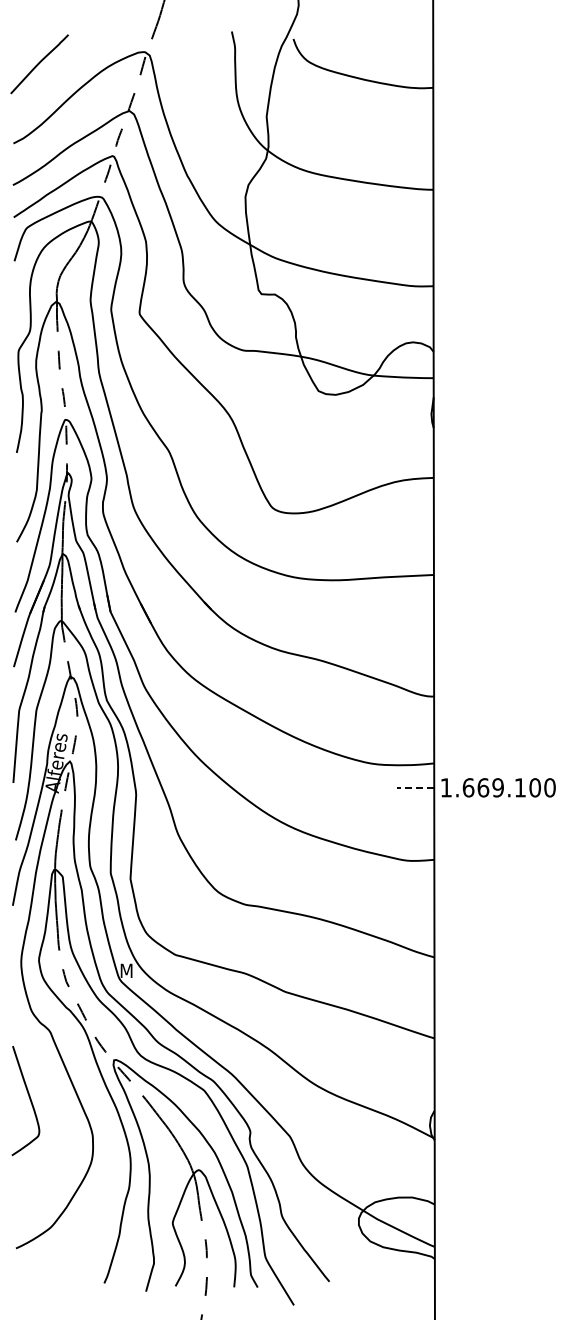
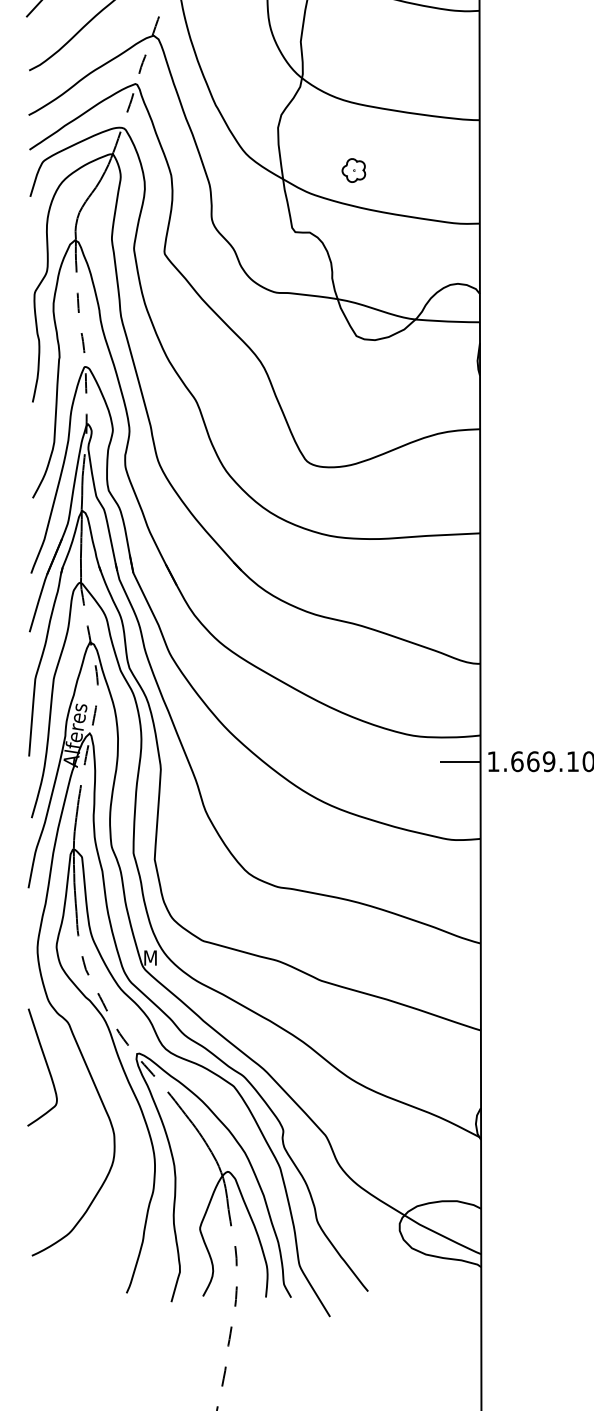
part: (315, 236) -> (353, 170), added
line: (415, 787) -> (460, 761), dashed -> solid
curve: (29, 1099) -> (46, 1065), moved

